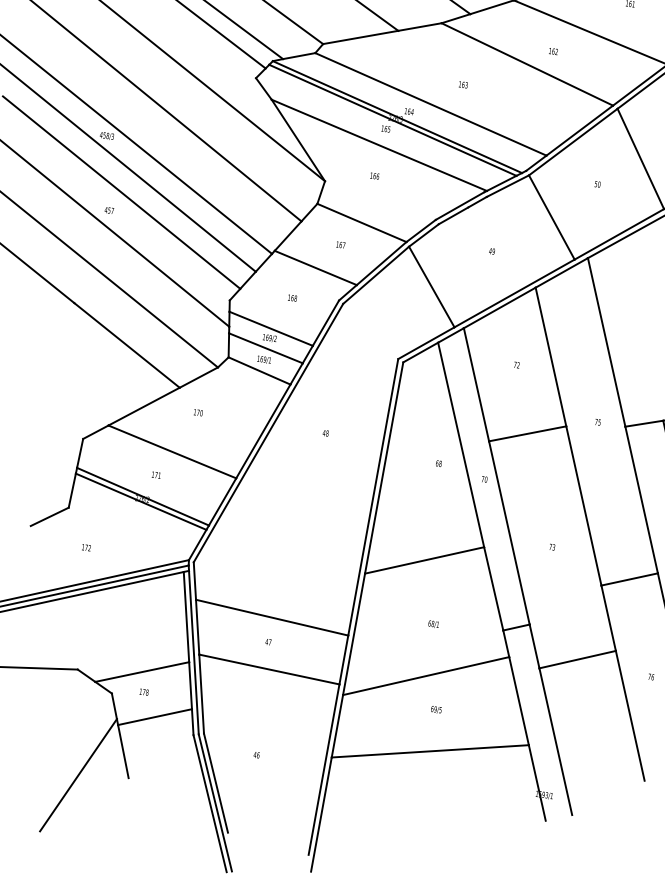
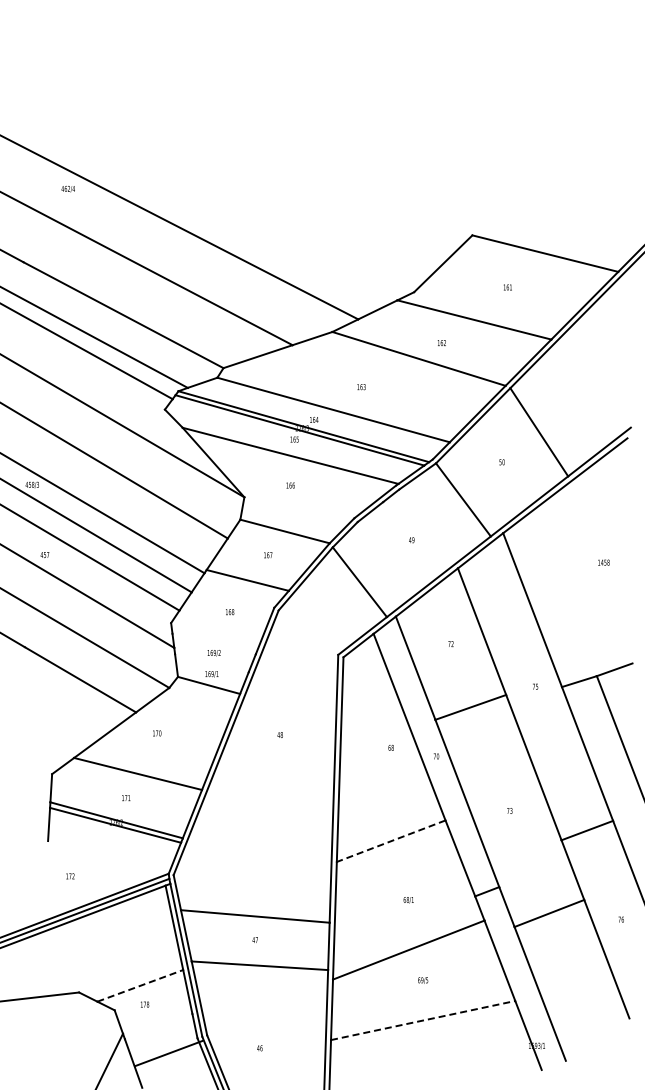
line: (270, 328) -> (213, 643), removed
line: (265, 348) -> (211, 663), removed
line: (49, 517) -> (31, 852), removed
line: (423, 560) -> (390, 841), solid -> dashed
line: (142, 671) -> (140, 985), solid -> dashed
line: (154, 716) -> (168, 1053), moved
line: (430, 751) -> (423, 1020), solid -> dashed

